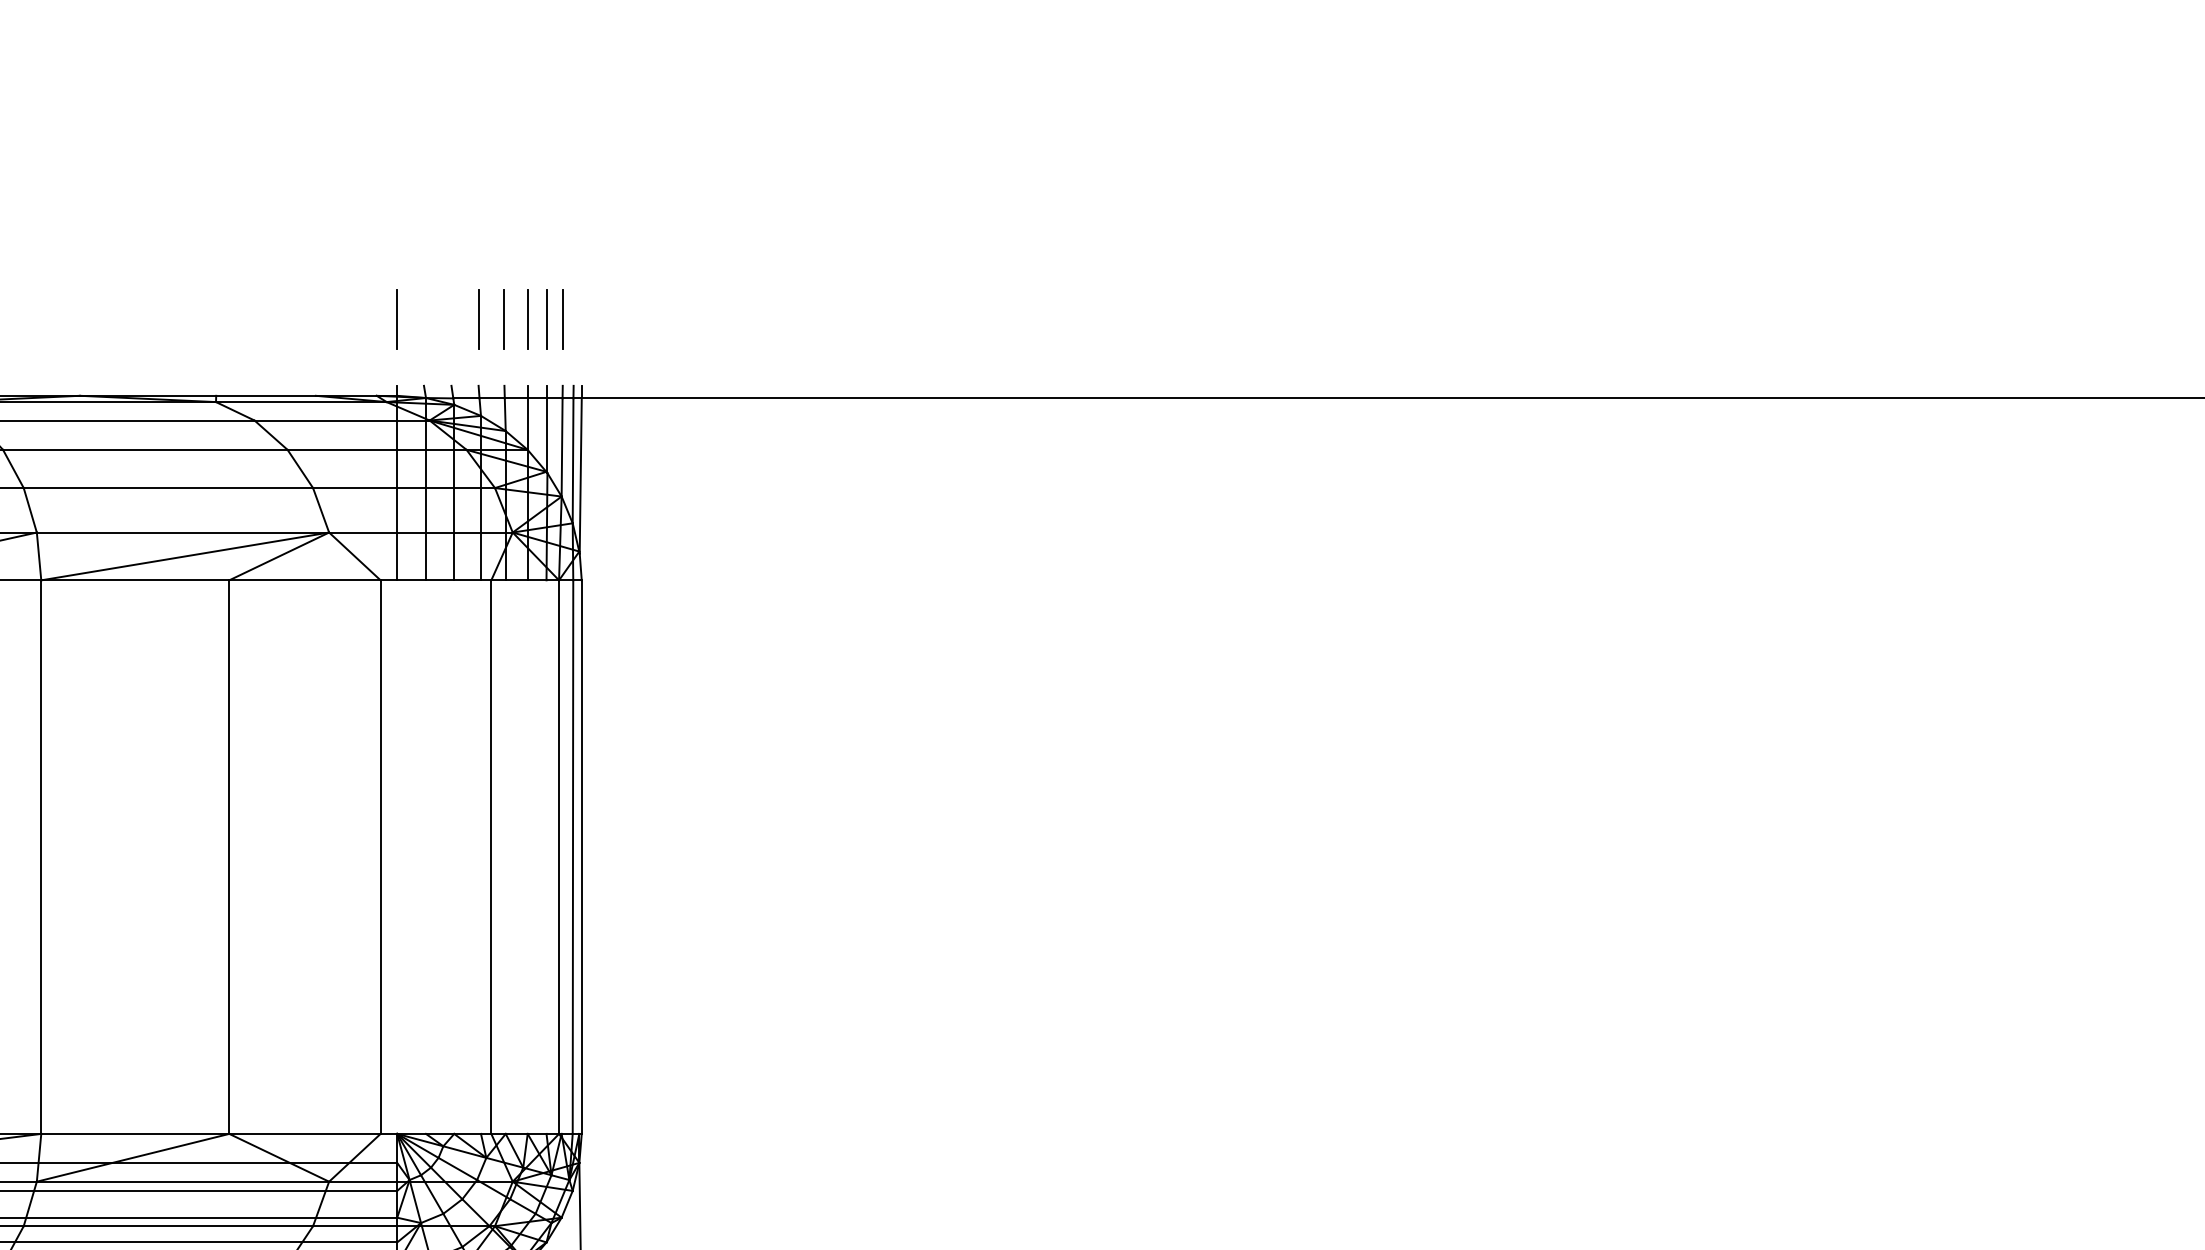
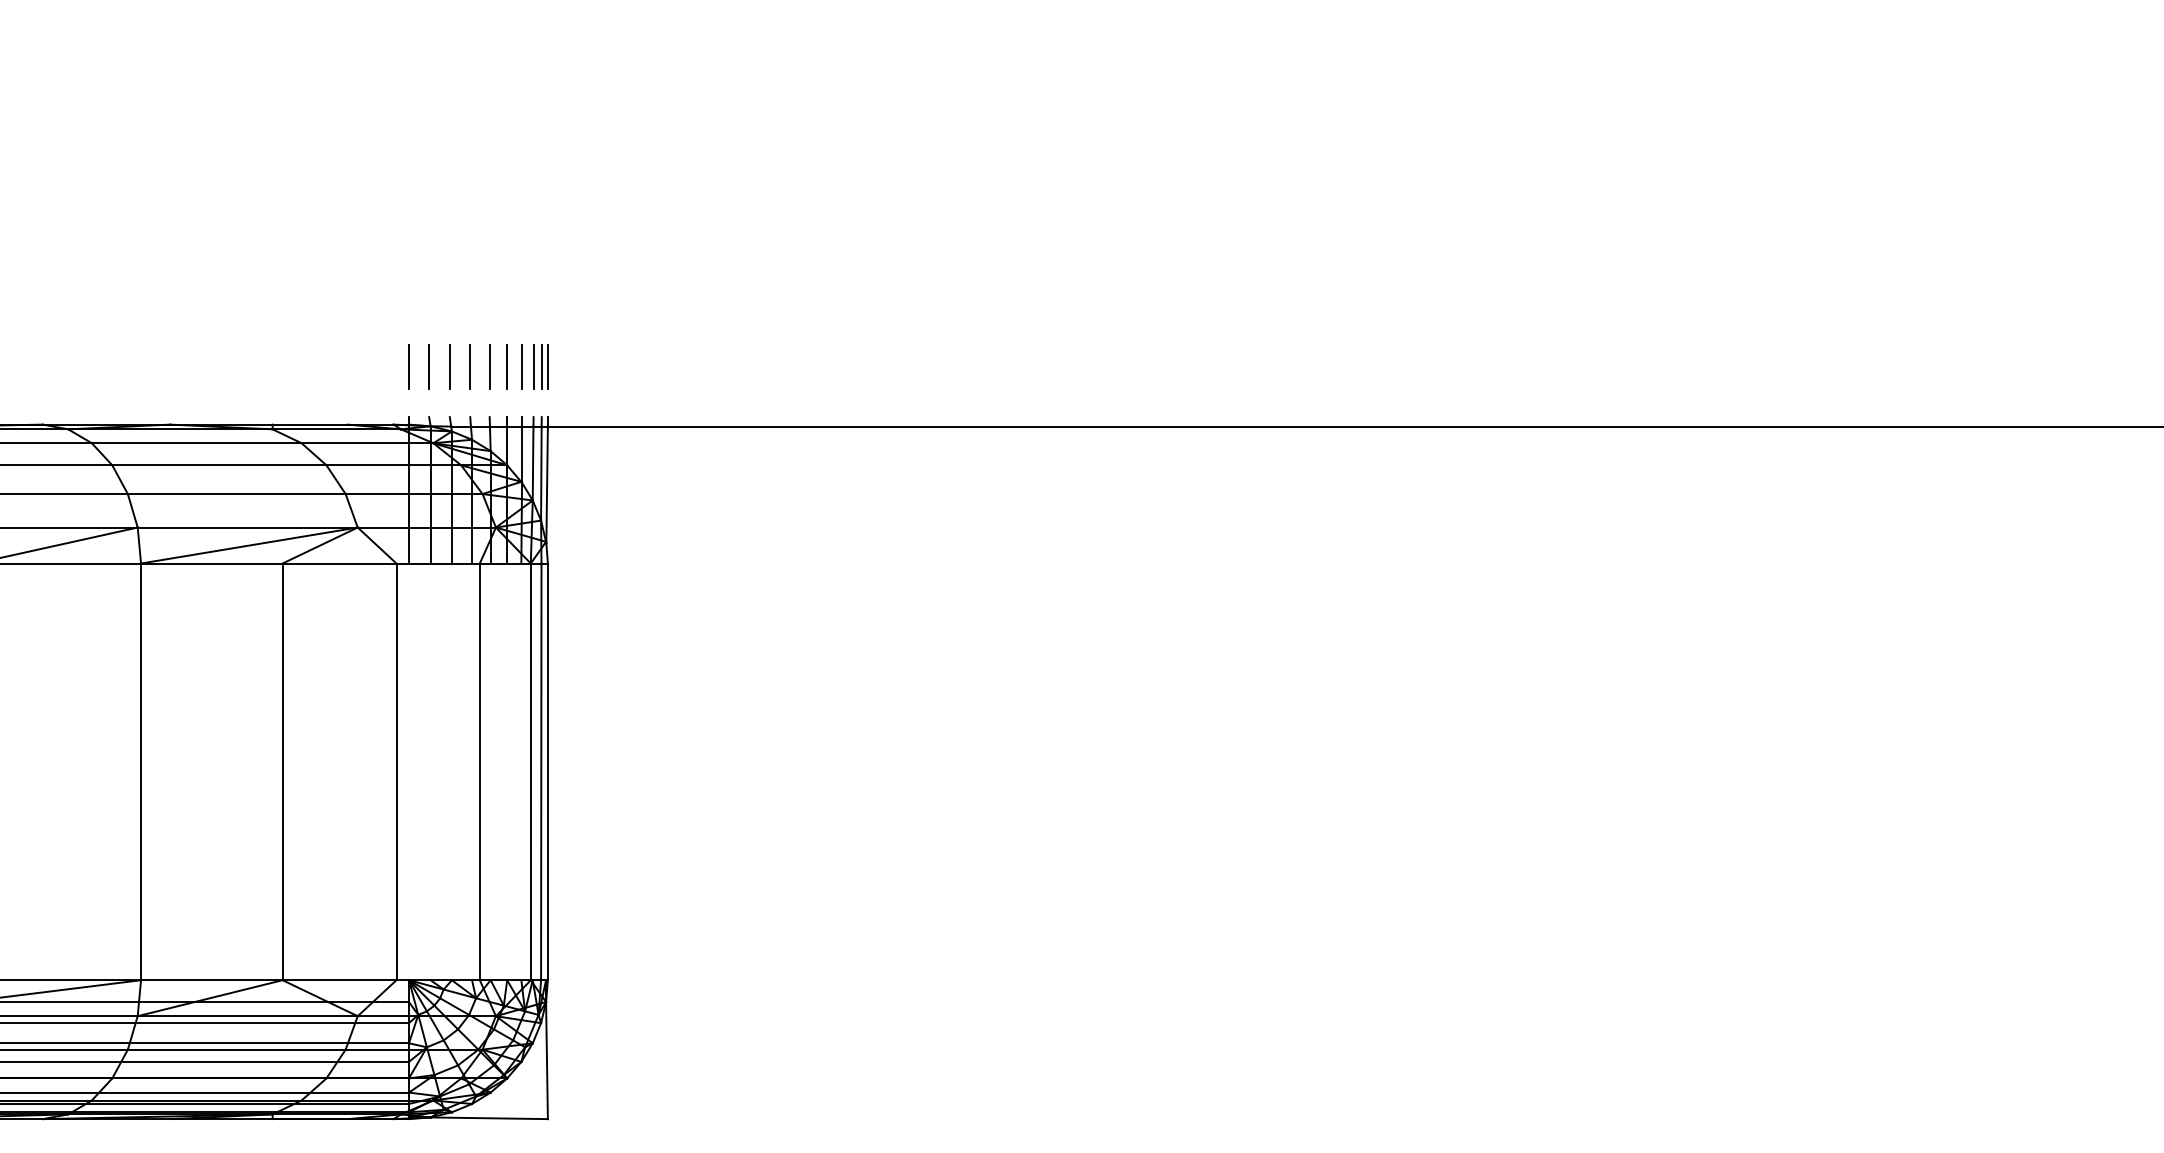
line: (424, 319) -> (429, 367), added
line: (451, 319) -> (449, 367), added
line: (573, 319) -> (541, 367), added
line: (581, 319) -> (547, 367), added

